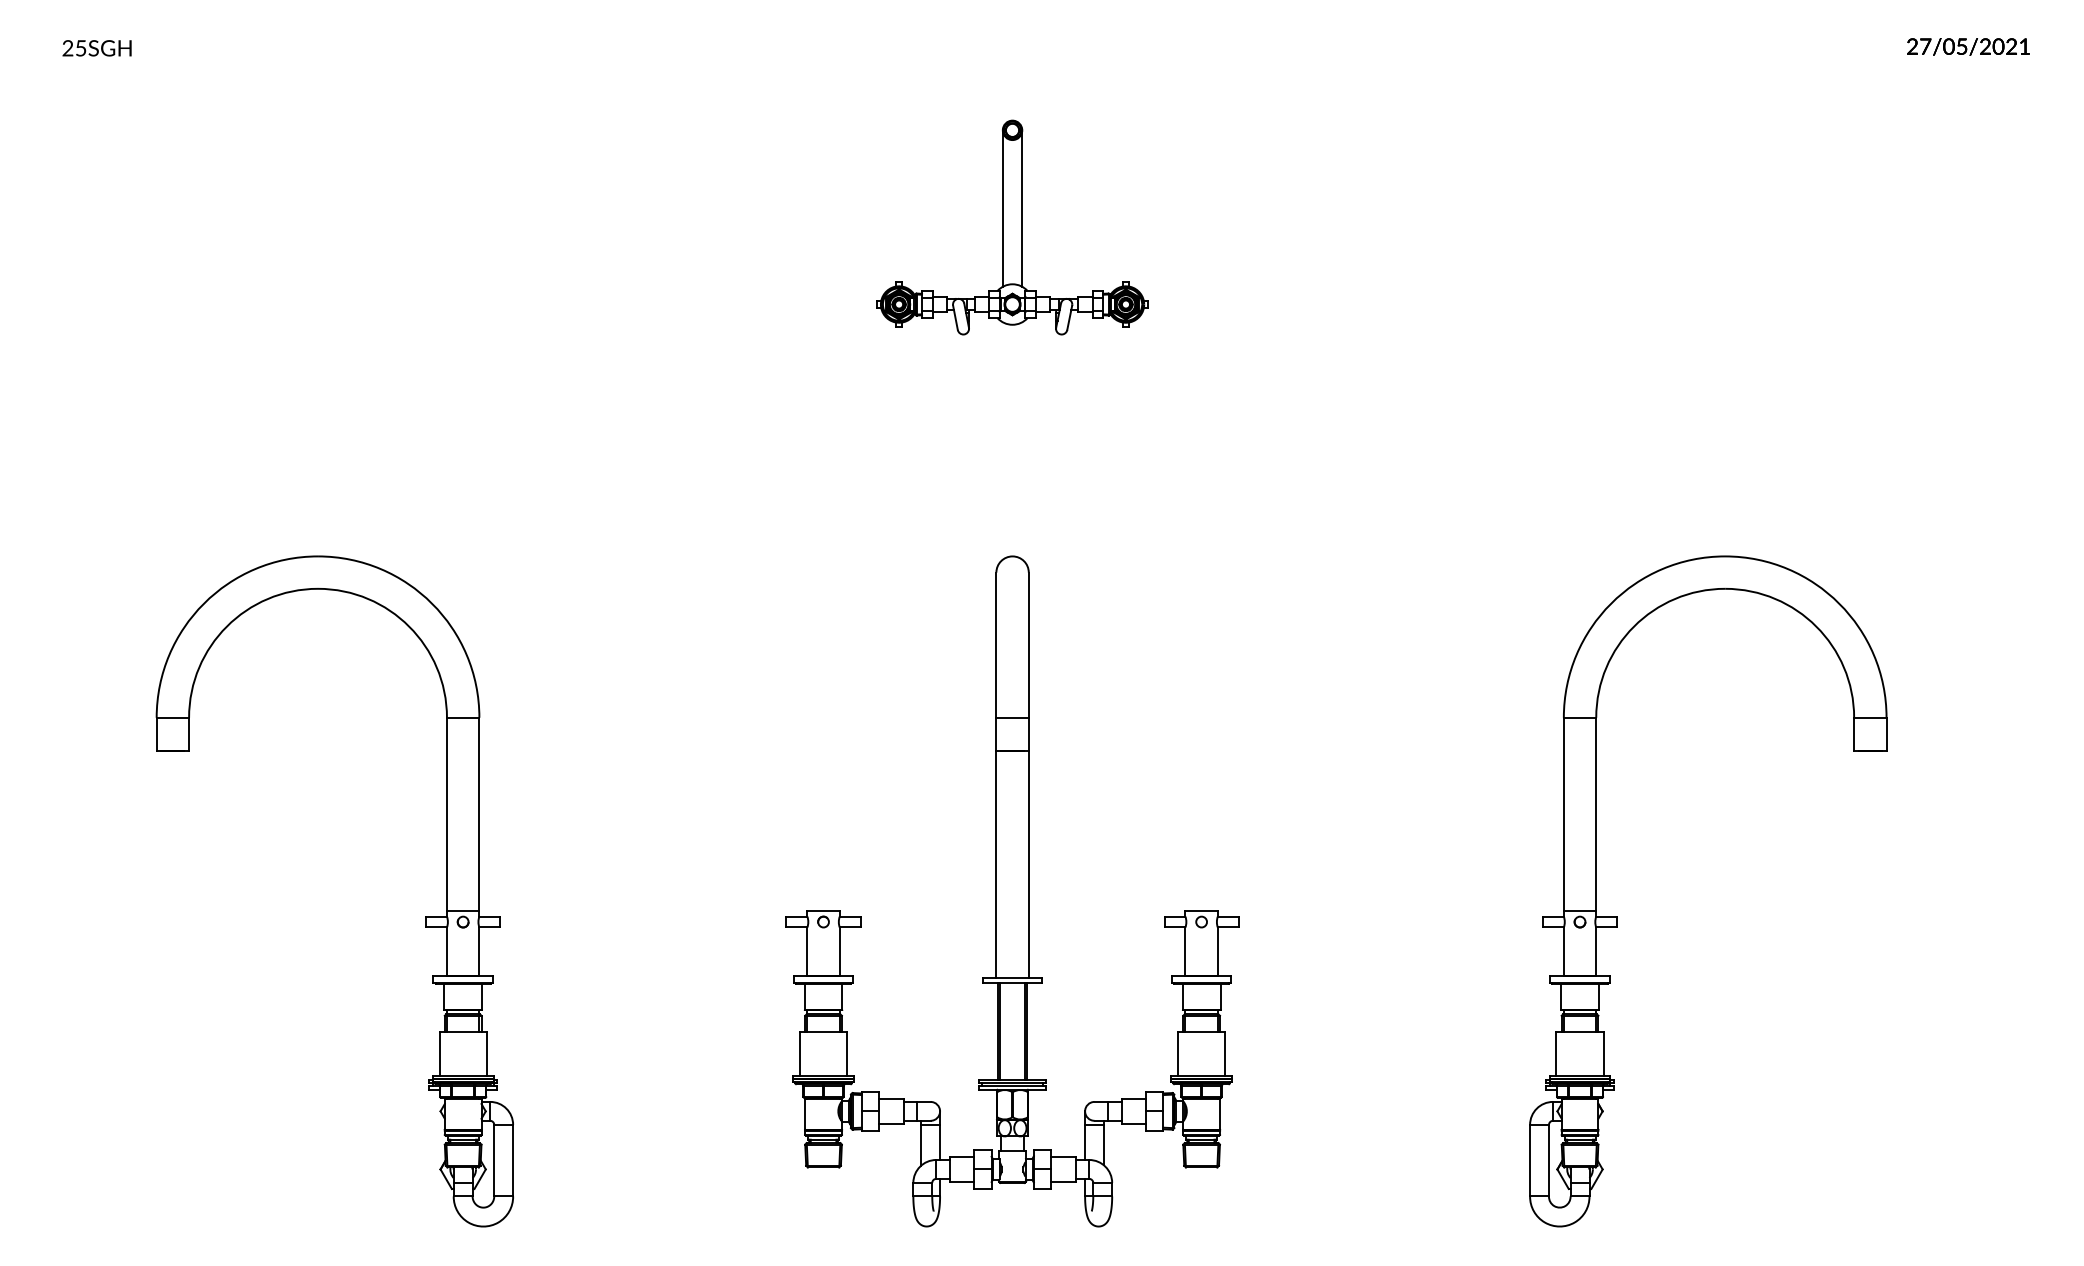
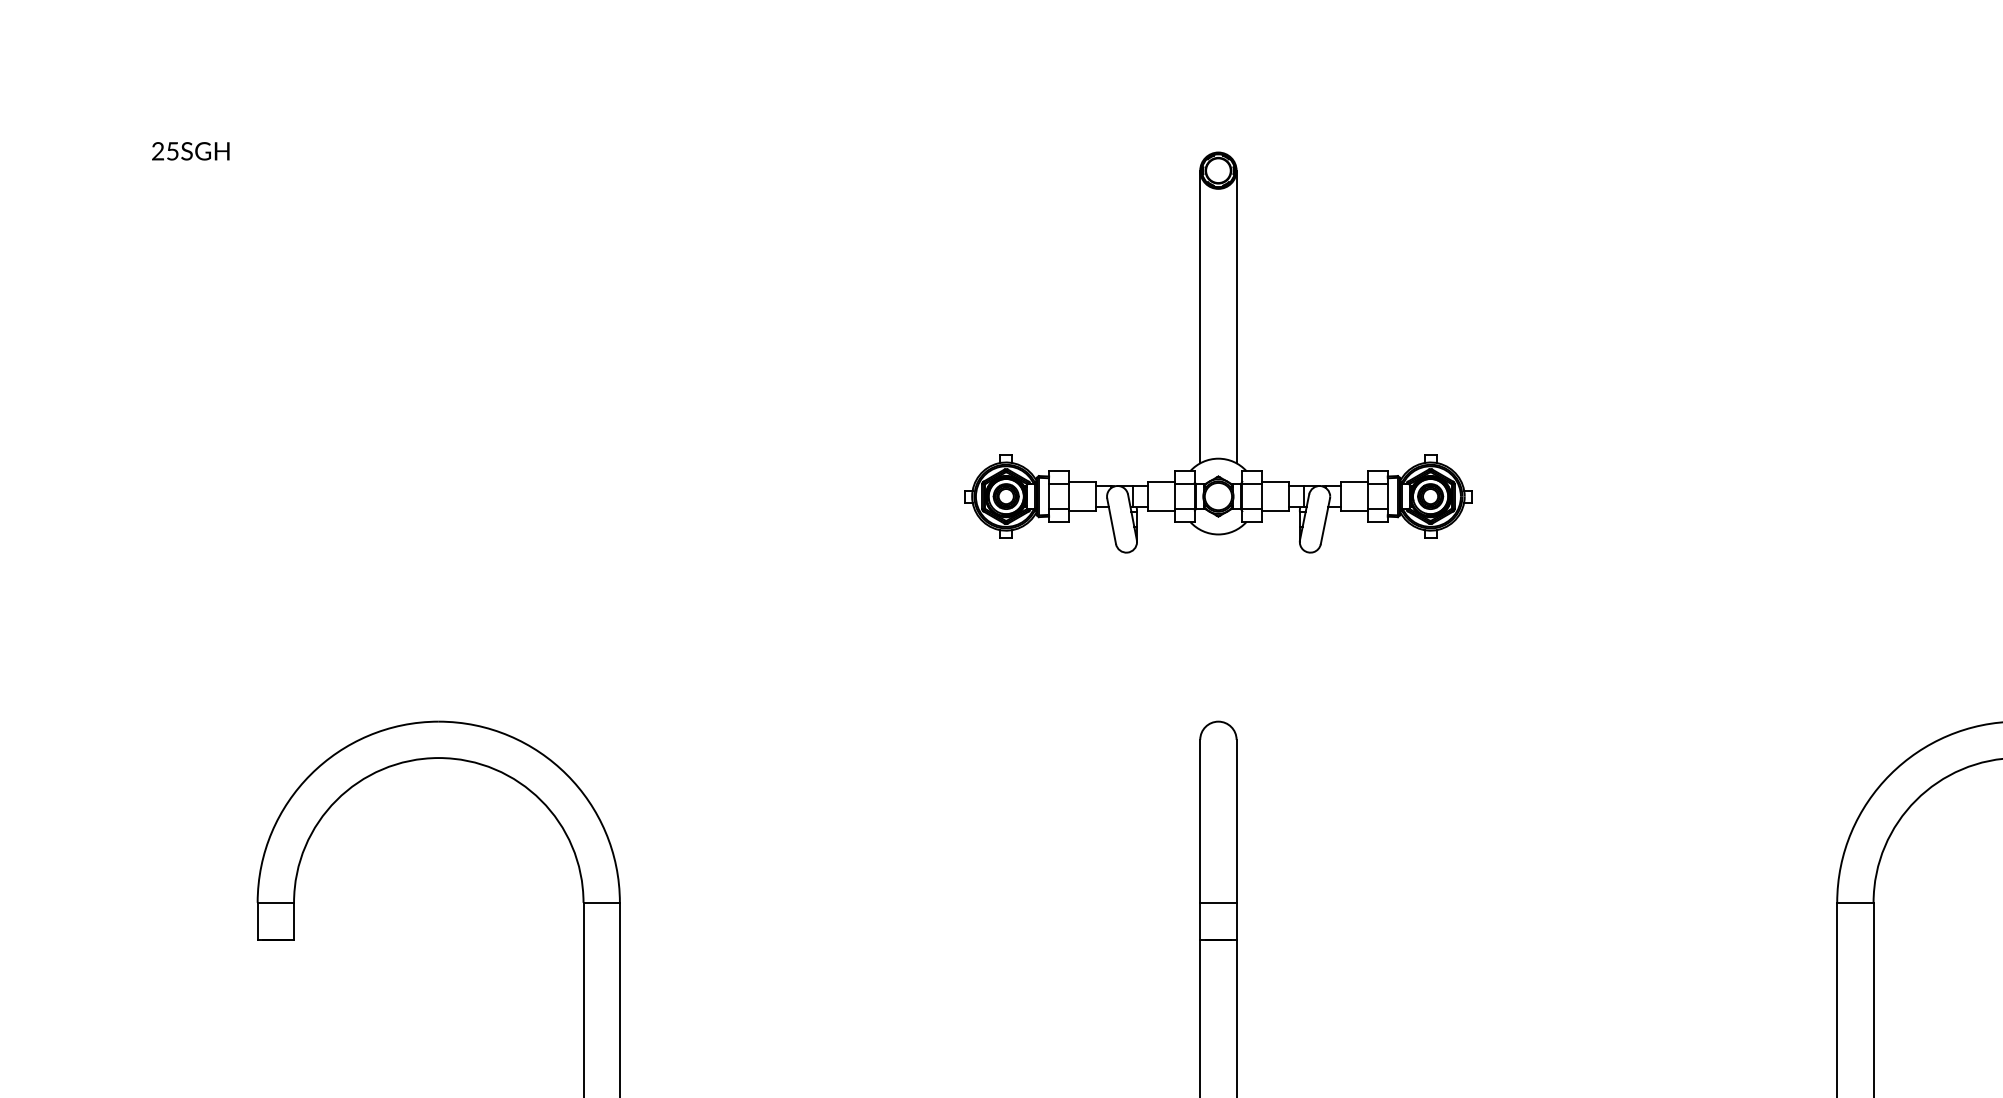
part: (1012, 227) -> (1218, 352), size x1.67

